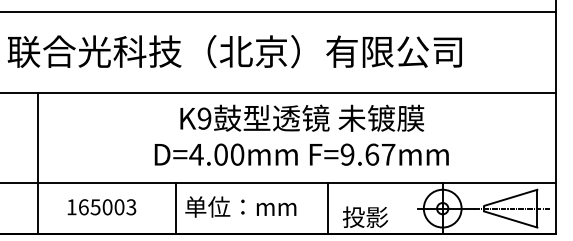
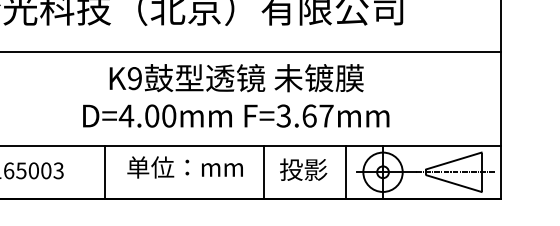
text: (347, 154) -> (283, 115), F=9.67mm -> F=3.67mm
text: (240, 206) -> (184, 166), moved
line: (407, 208) -> (346, 172), added
text: (365, 216) -> (303, 168), moved

